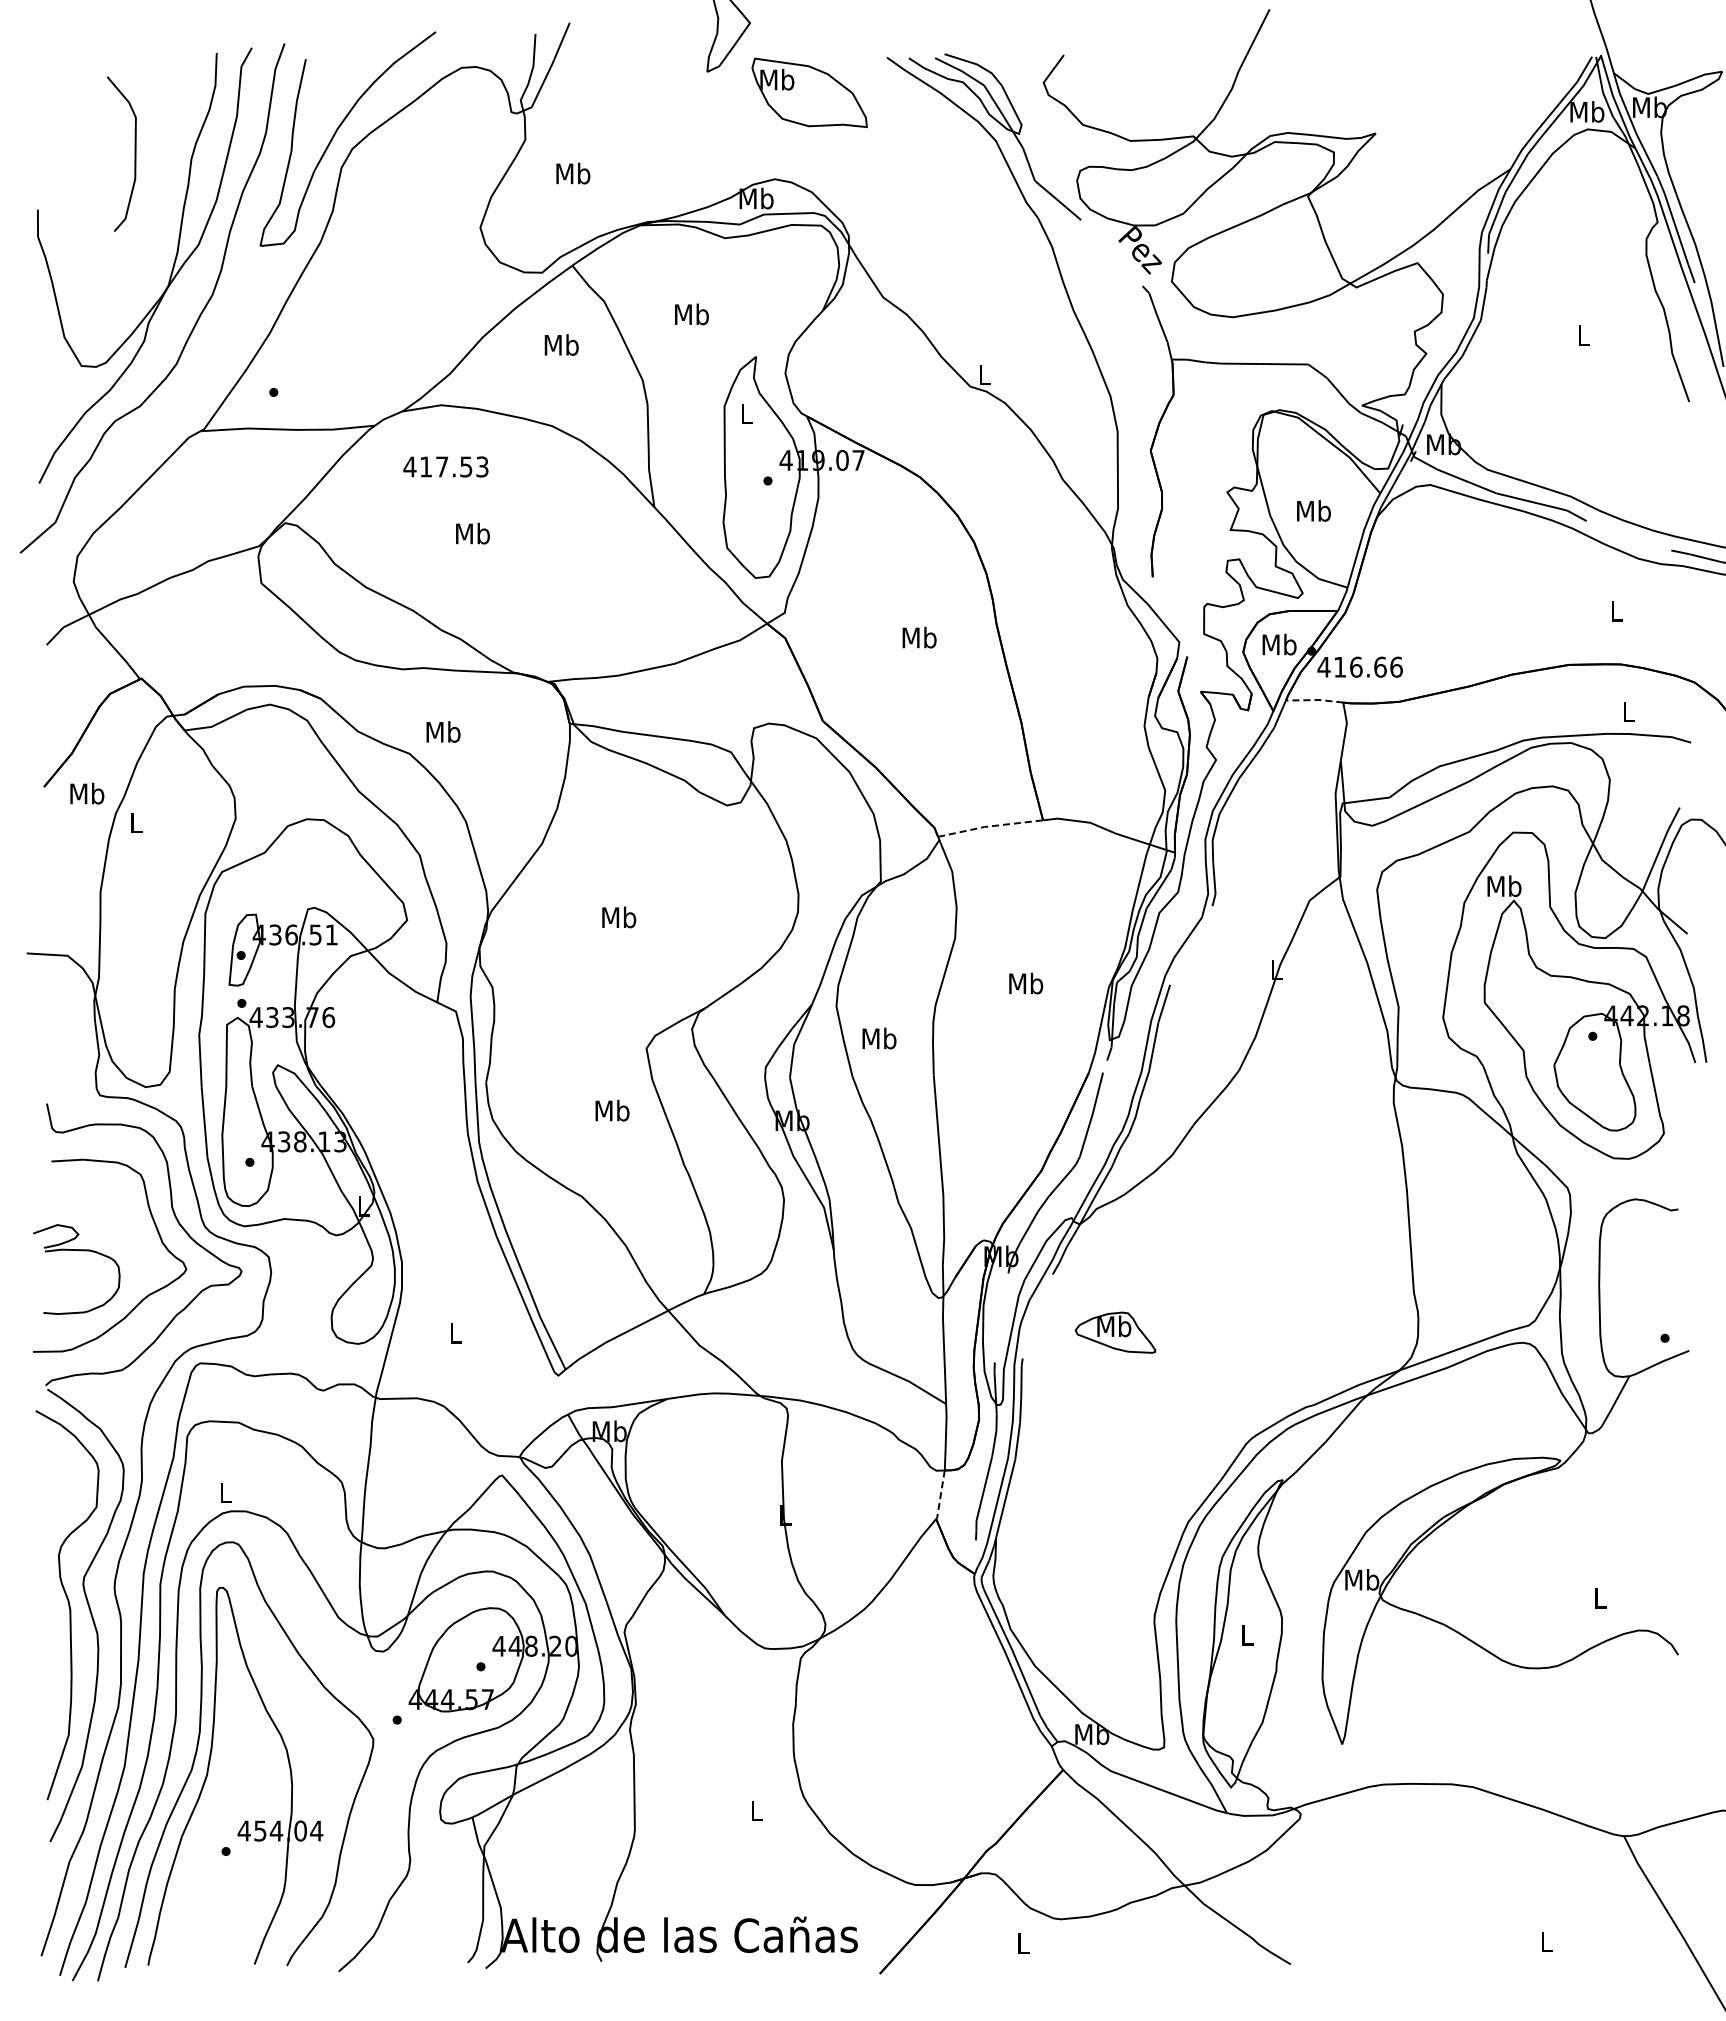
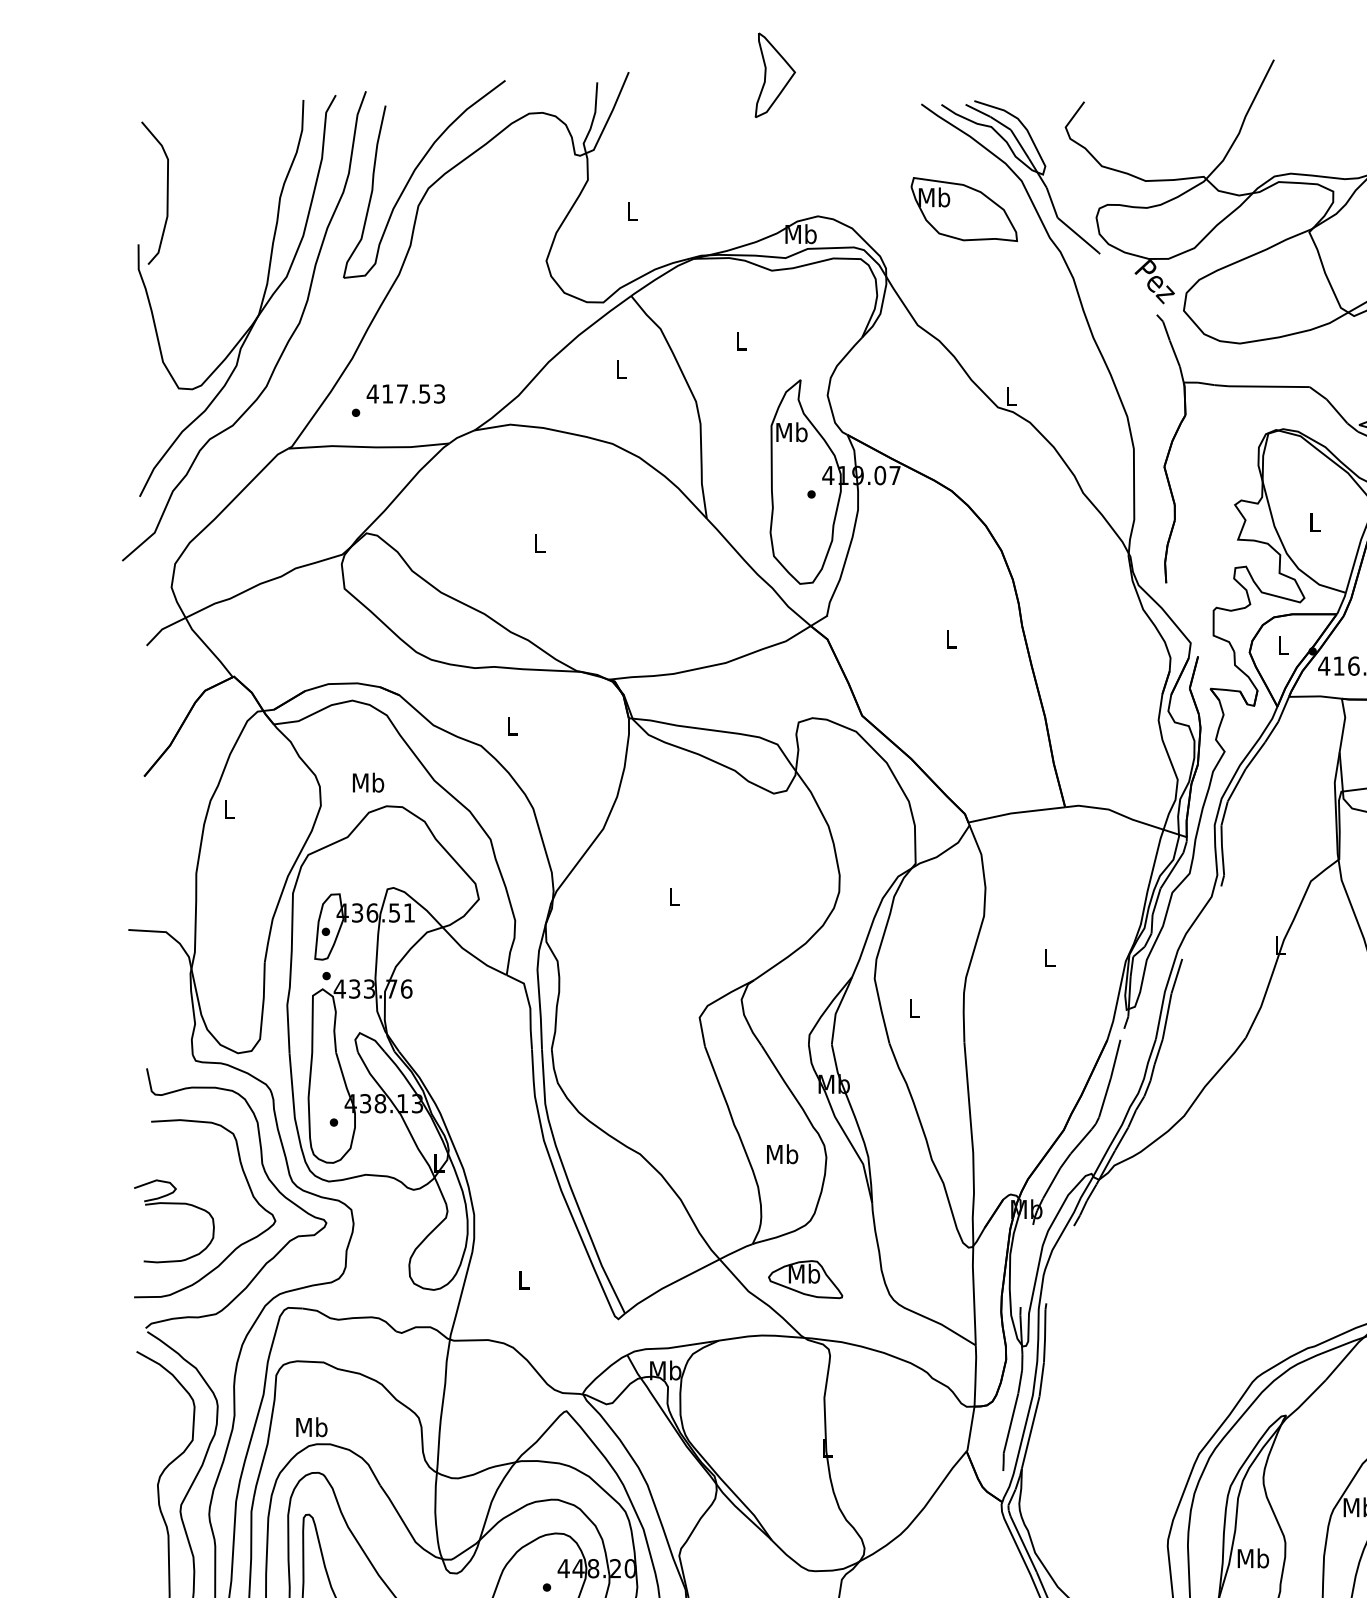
part: (809, 92) -> (964, 209), moved
curve: (134, 153) -> (166, 192), moved
text: (573, 173) -> (632, 211), Mb -> L
text: (691, 314) -> (741, 341), Mb -> L
text: (561, 344) -> (621, 368), Mb -> L
text: (746, 413) -> (791, 432), L -> Mb
text: (445, 466) -> (405, 393), moved
text: (1313, 510) -> (1314, 521), Mb -> L
text: (472, 533) -> (539, 542), Mb -> L
text: (919, 637) -> (951, 638), Mb -> L
text: (1279, 644) -> (1283, 645), Mb -> L
line: (1315, 700) -> (1316, 696), dashed -> solid
text: (443, 731) -> (512, 725), Mb -> L
text: (87, 793) -> (368, 782), moved
line: (990, 826) -> (1016, 812), dashed -> solid
text: (619, 917) -> (674, 896), Mb -> L
text: (1026, 983) -> (1049, 957), Mb -> L
text: (879, 1038) -> (914, 1008), Mb -> L
text: (612, 1110) -> (782, 1154), moved
part: (1115, 1332) -> (805, 1279), moved
text: (225, 1492) -> (311, 1426), L -> Mb
line: (940, 1495) -> (970, 1429), dashed -> solid
text: (1247, 1634) -> (1253, 1557), L -> Mb

